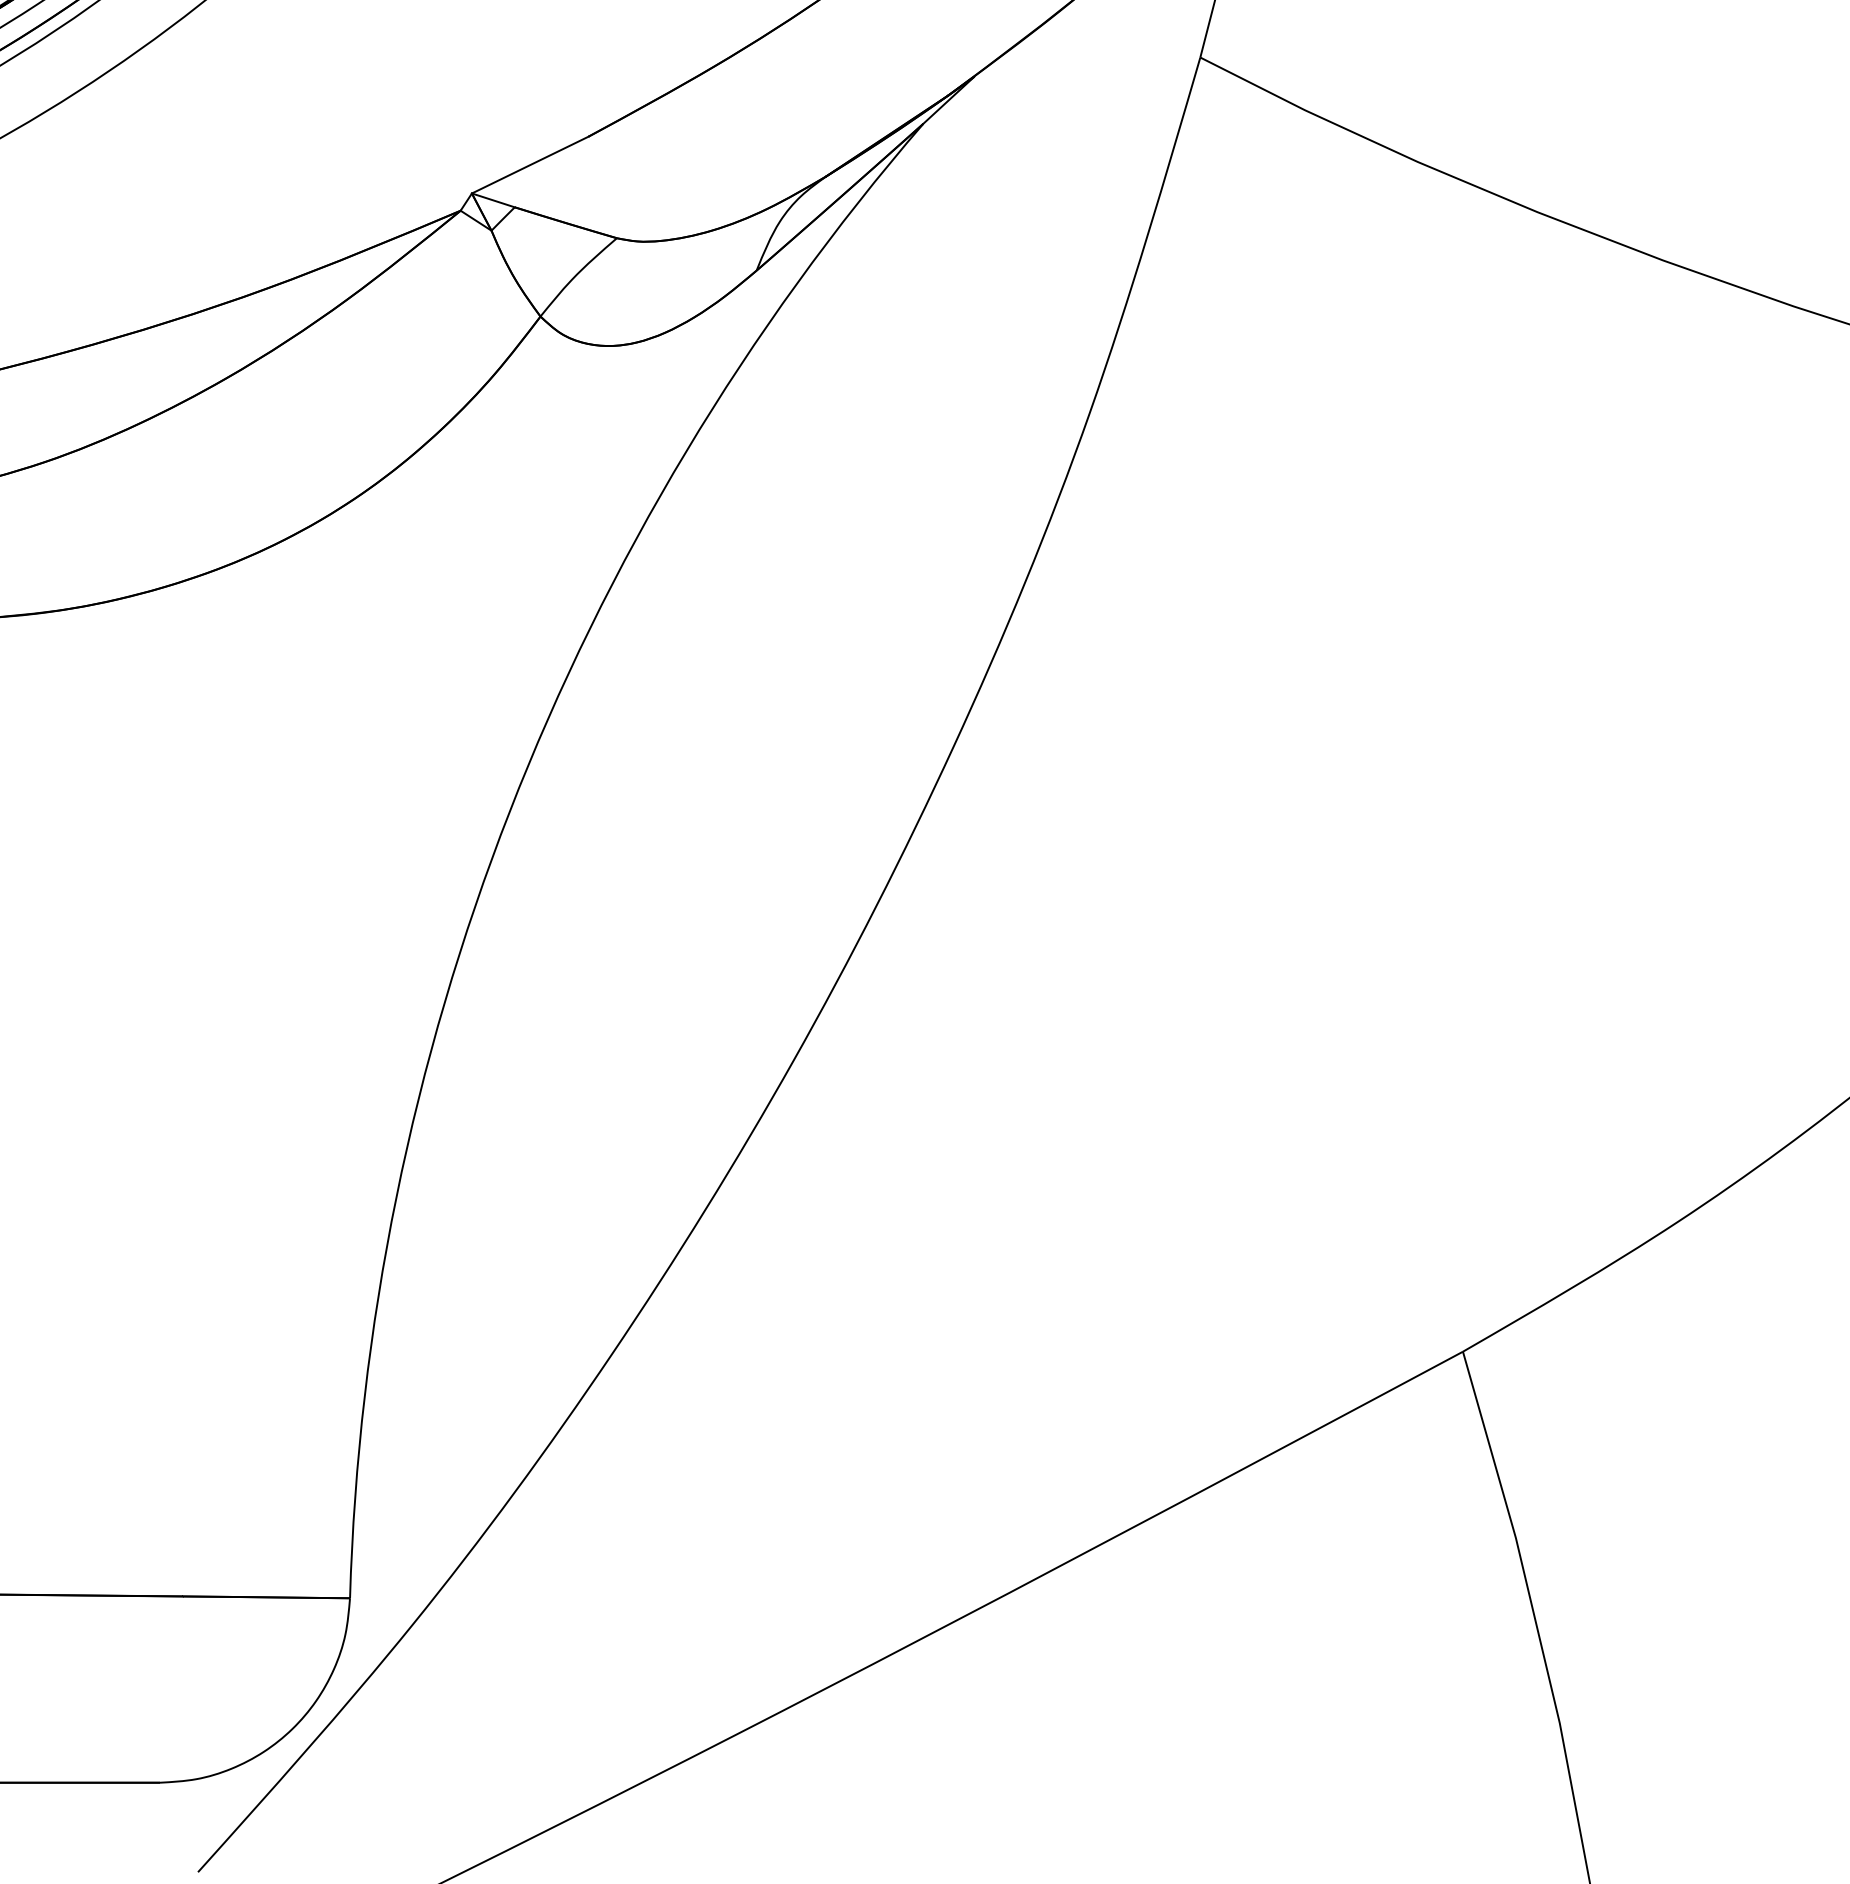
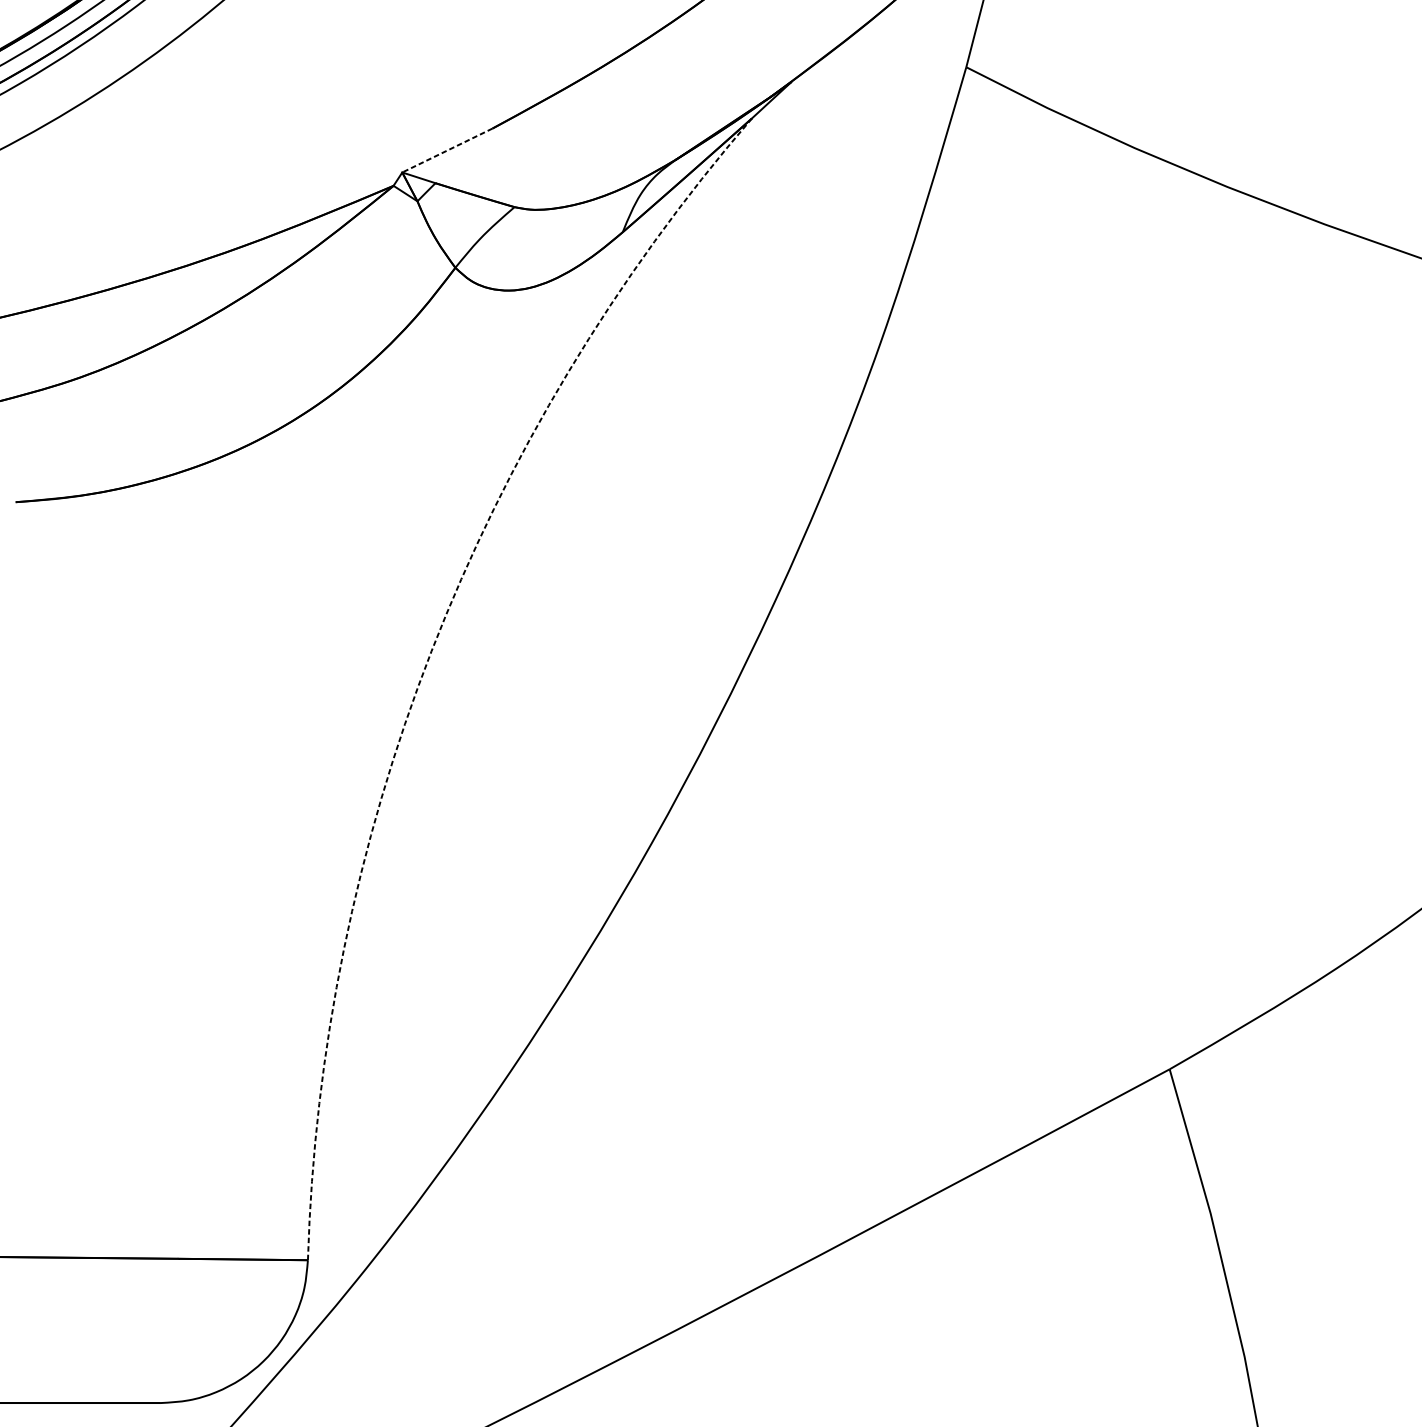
line: (530, 165) -> (447, 150), solid -> dashed
arc: (509, 811) -> (431, 651), solid -> dashed

